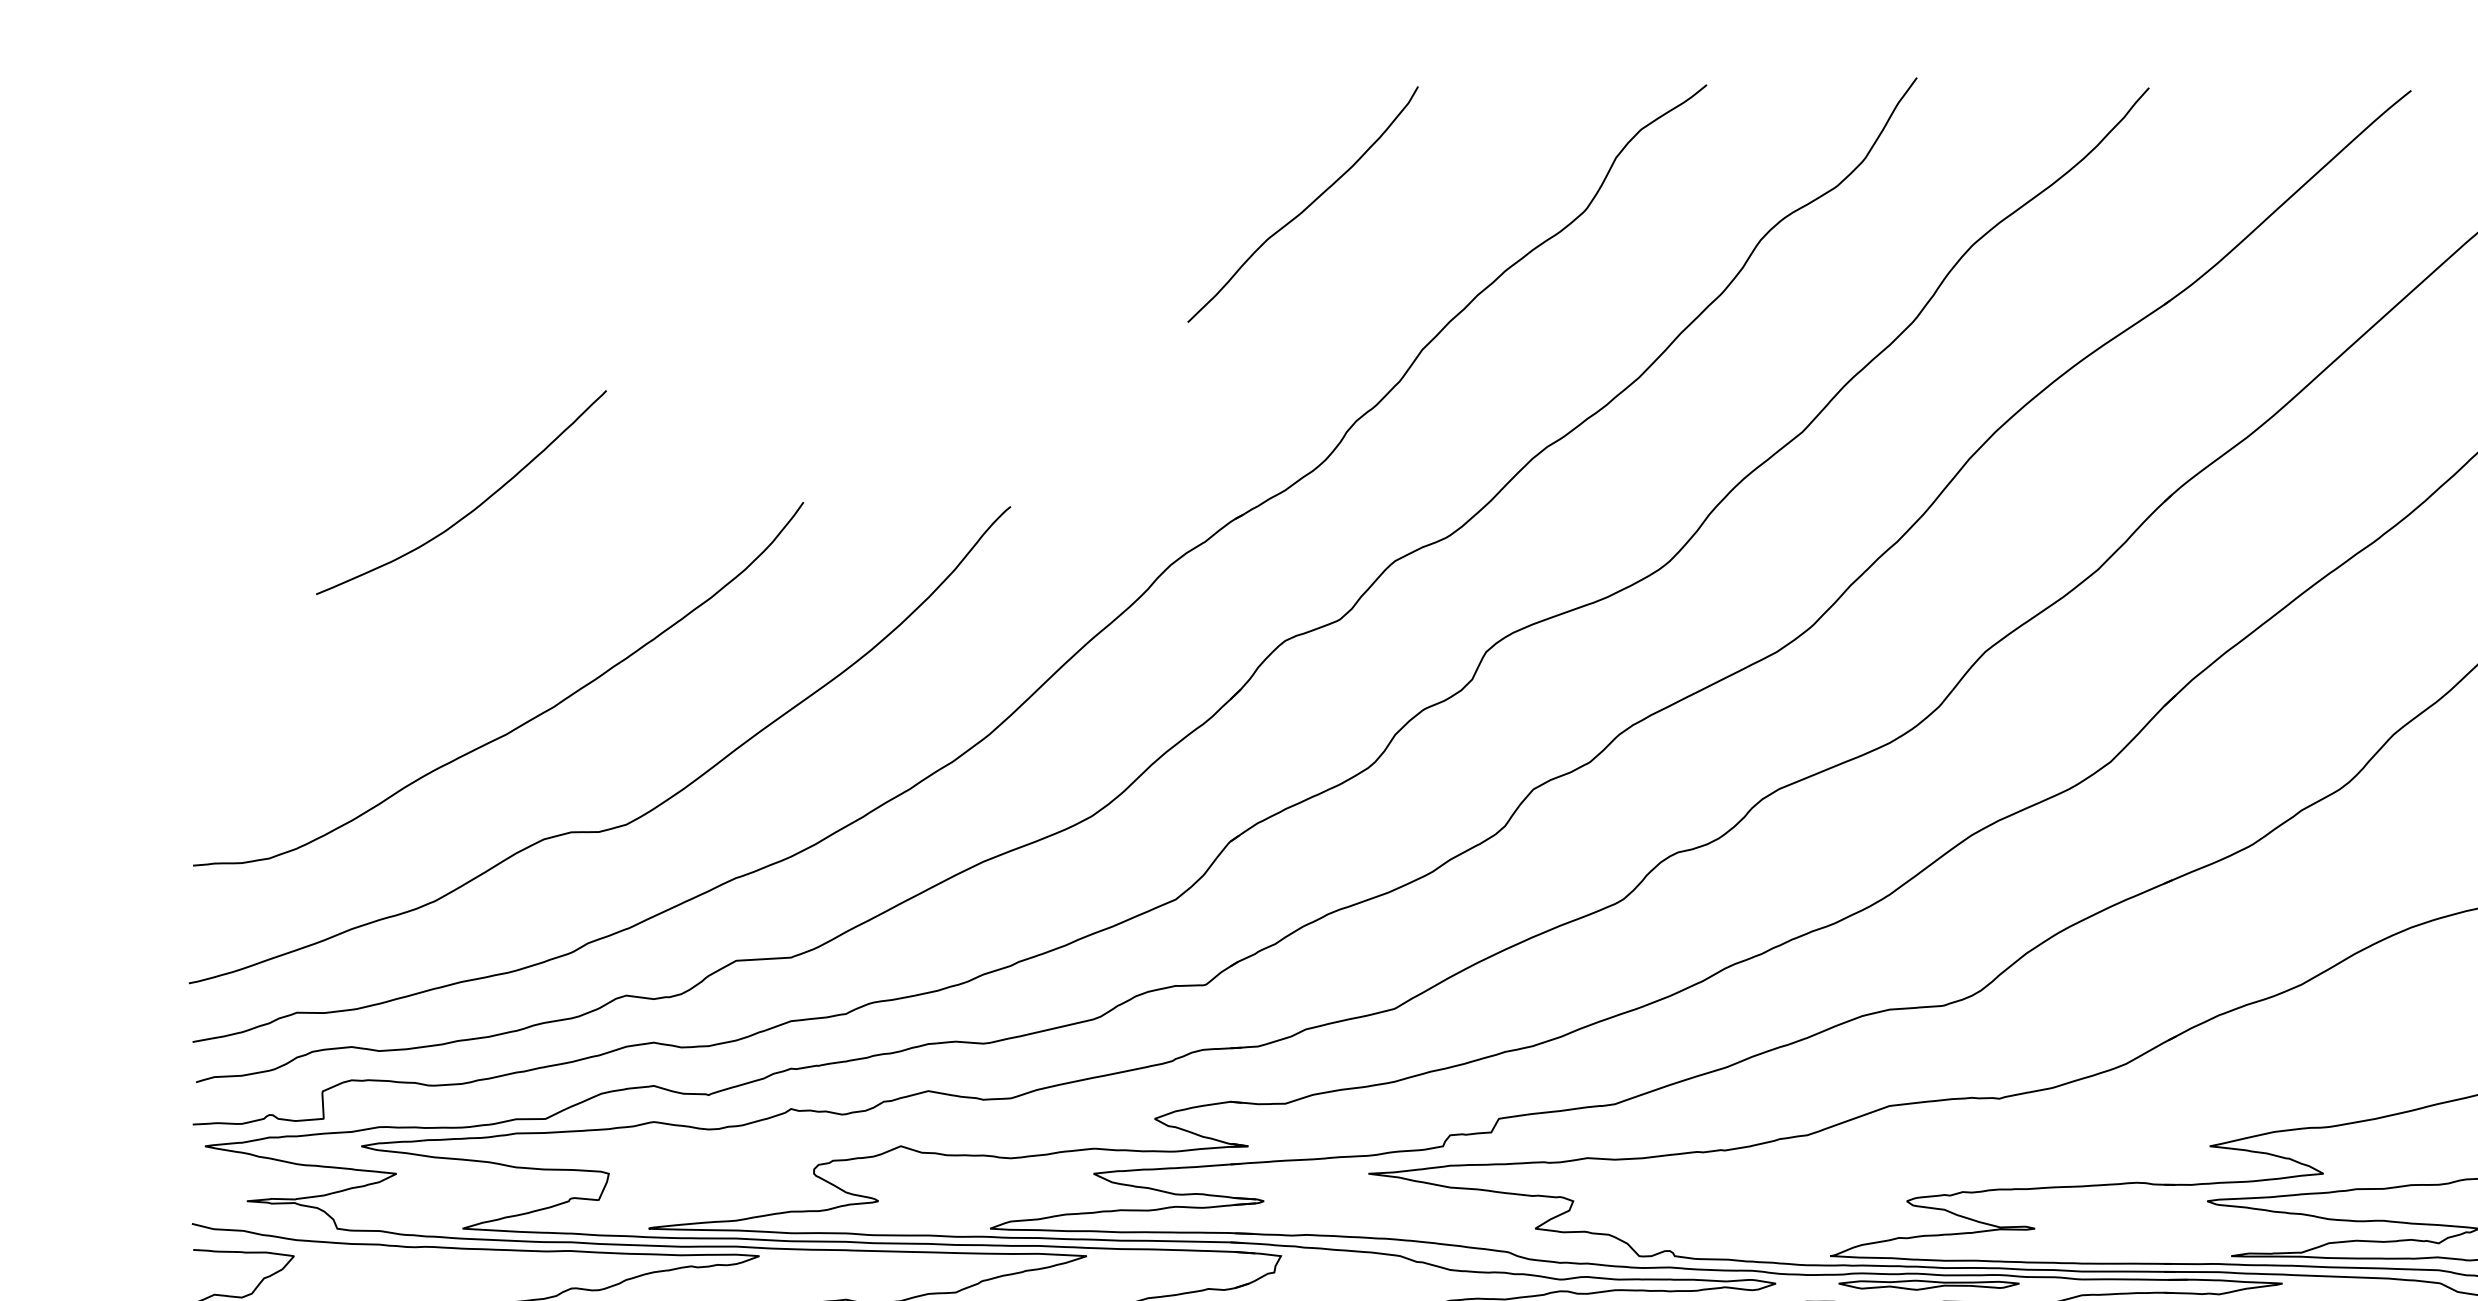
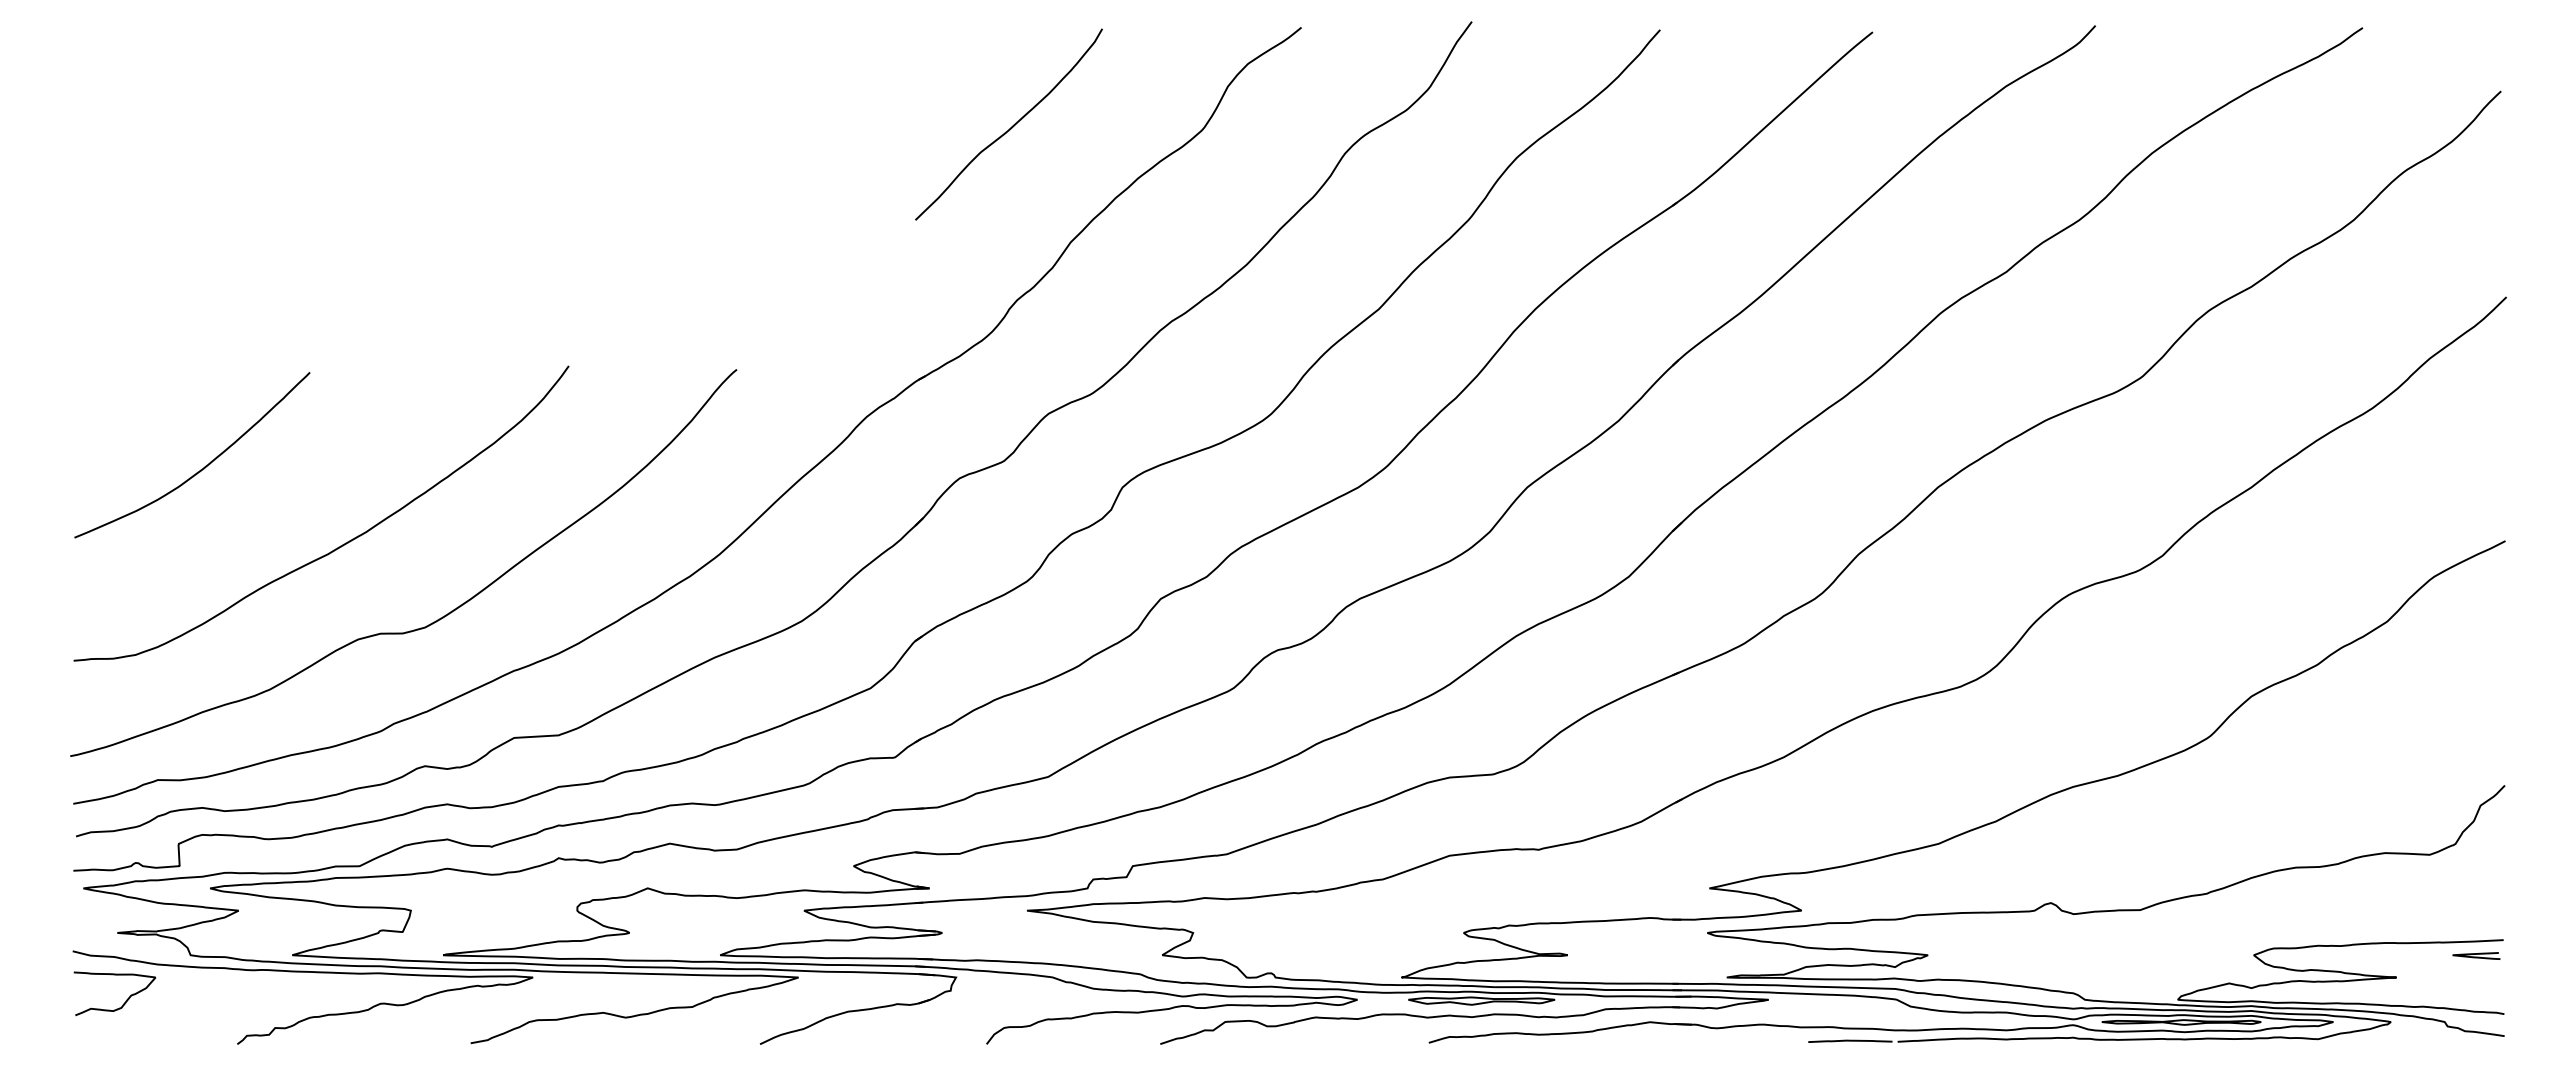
curve: (1306, 206) -> (1011, 126), moved
curve: (471, 510) -> (200, 469), moved

